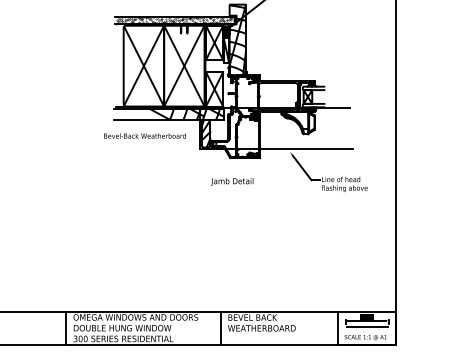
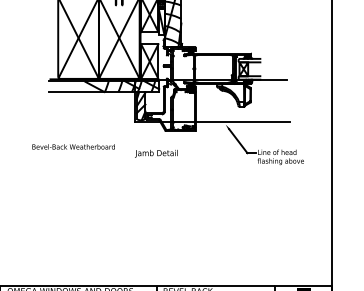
text: (144, 135) -> (73, 146), moved
text: (231, 181) -> (155, 153), moved

